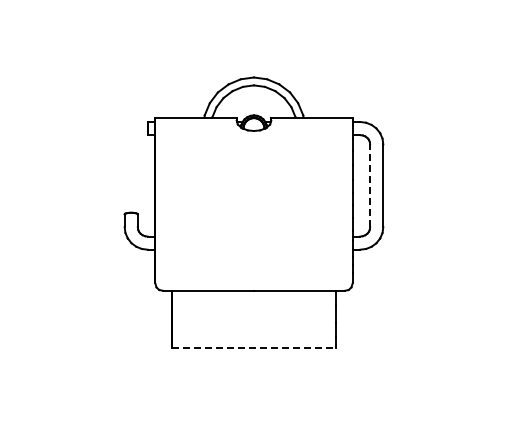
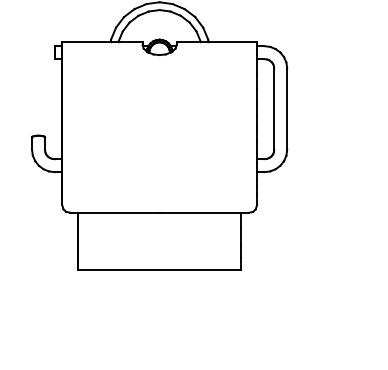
line: (370, 185) -> (274, 108), dashed -> solid
line: (254, 348) -> (160, 269), dashed -> solid

